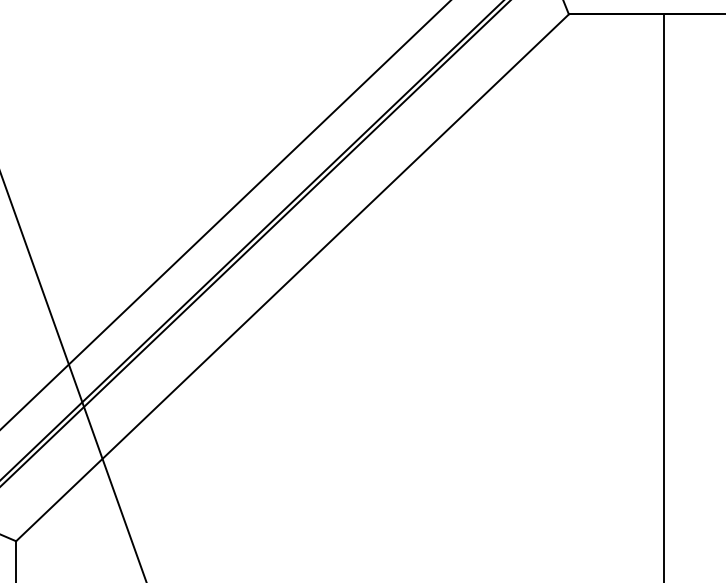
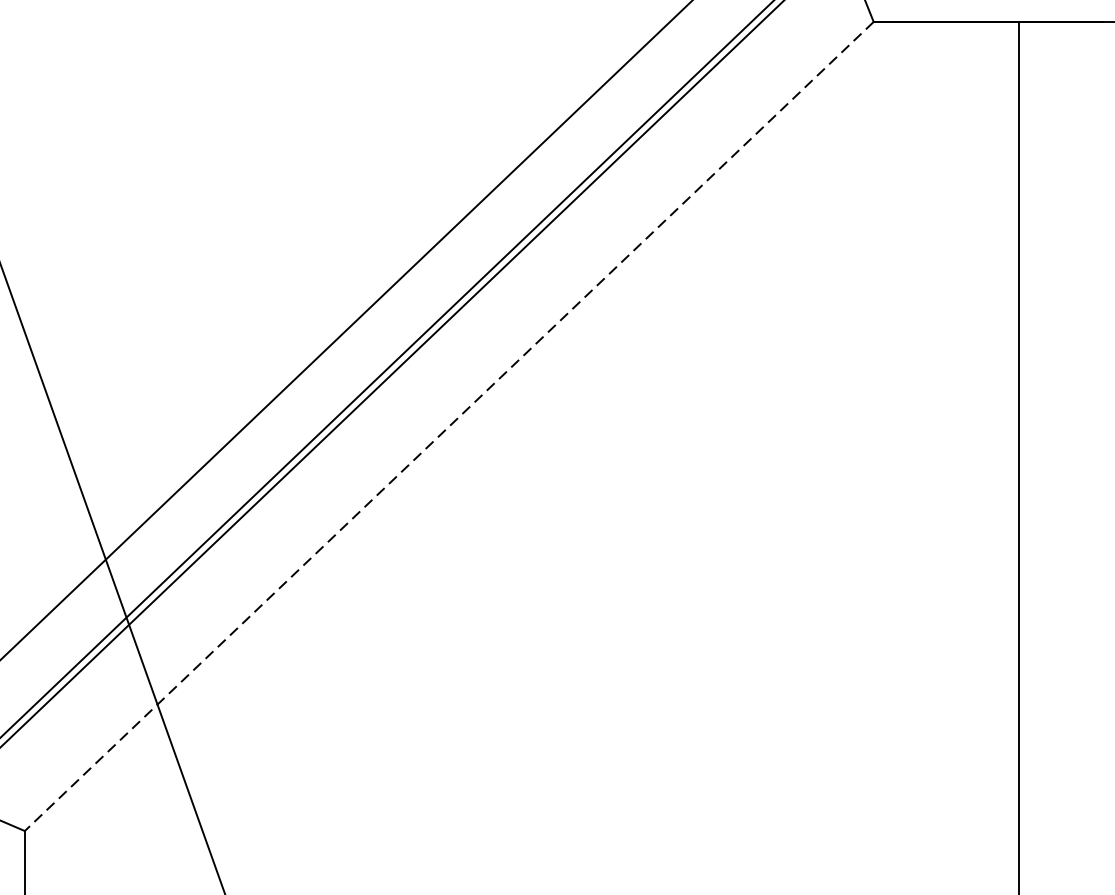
line: (292, 277) -> (449, 426), solid -> dashed

